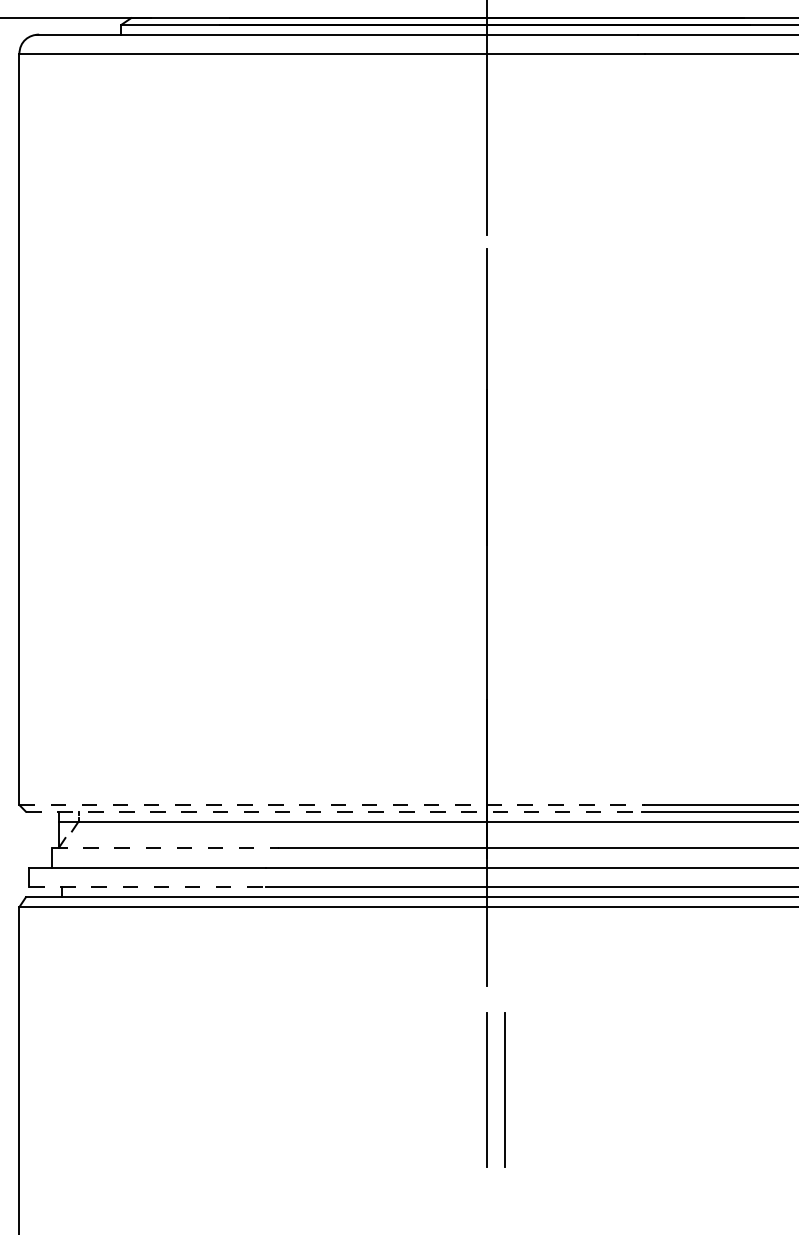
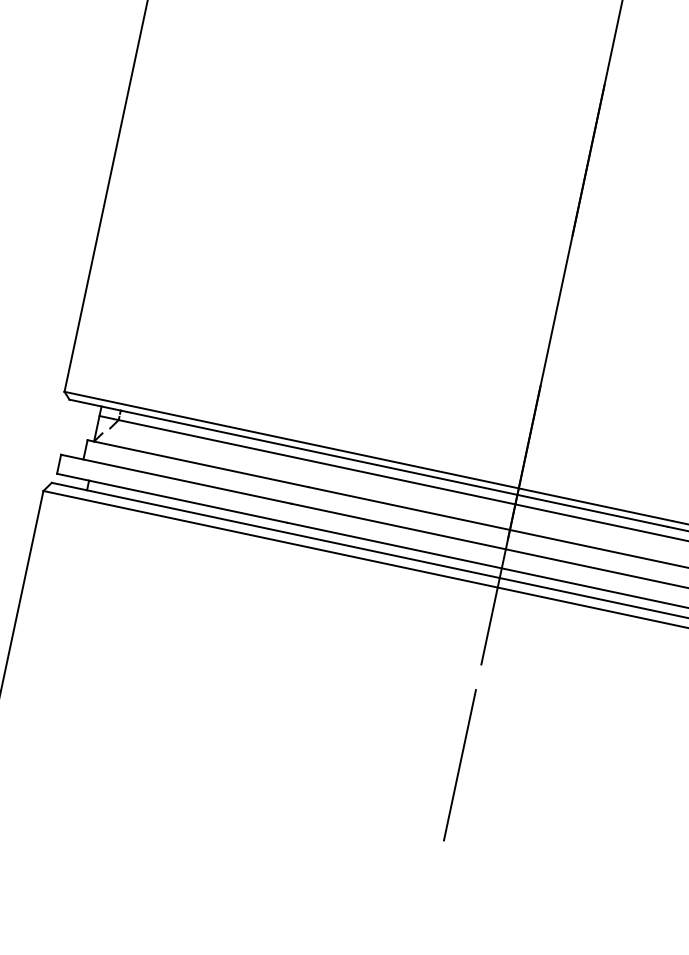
line: (332, 805) -> (368, 456), dashed -> solid
line: (333, 811) -> (368, 462), dashed -> solid
line: (165, 847) -> (197, 463), dashed -> solid
line: (147, 887) -> (171, 498), dashed -> solid
line: (504, 1089) -> (477, 768), removed

